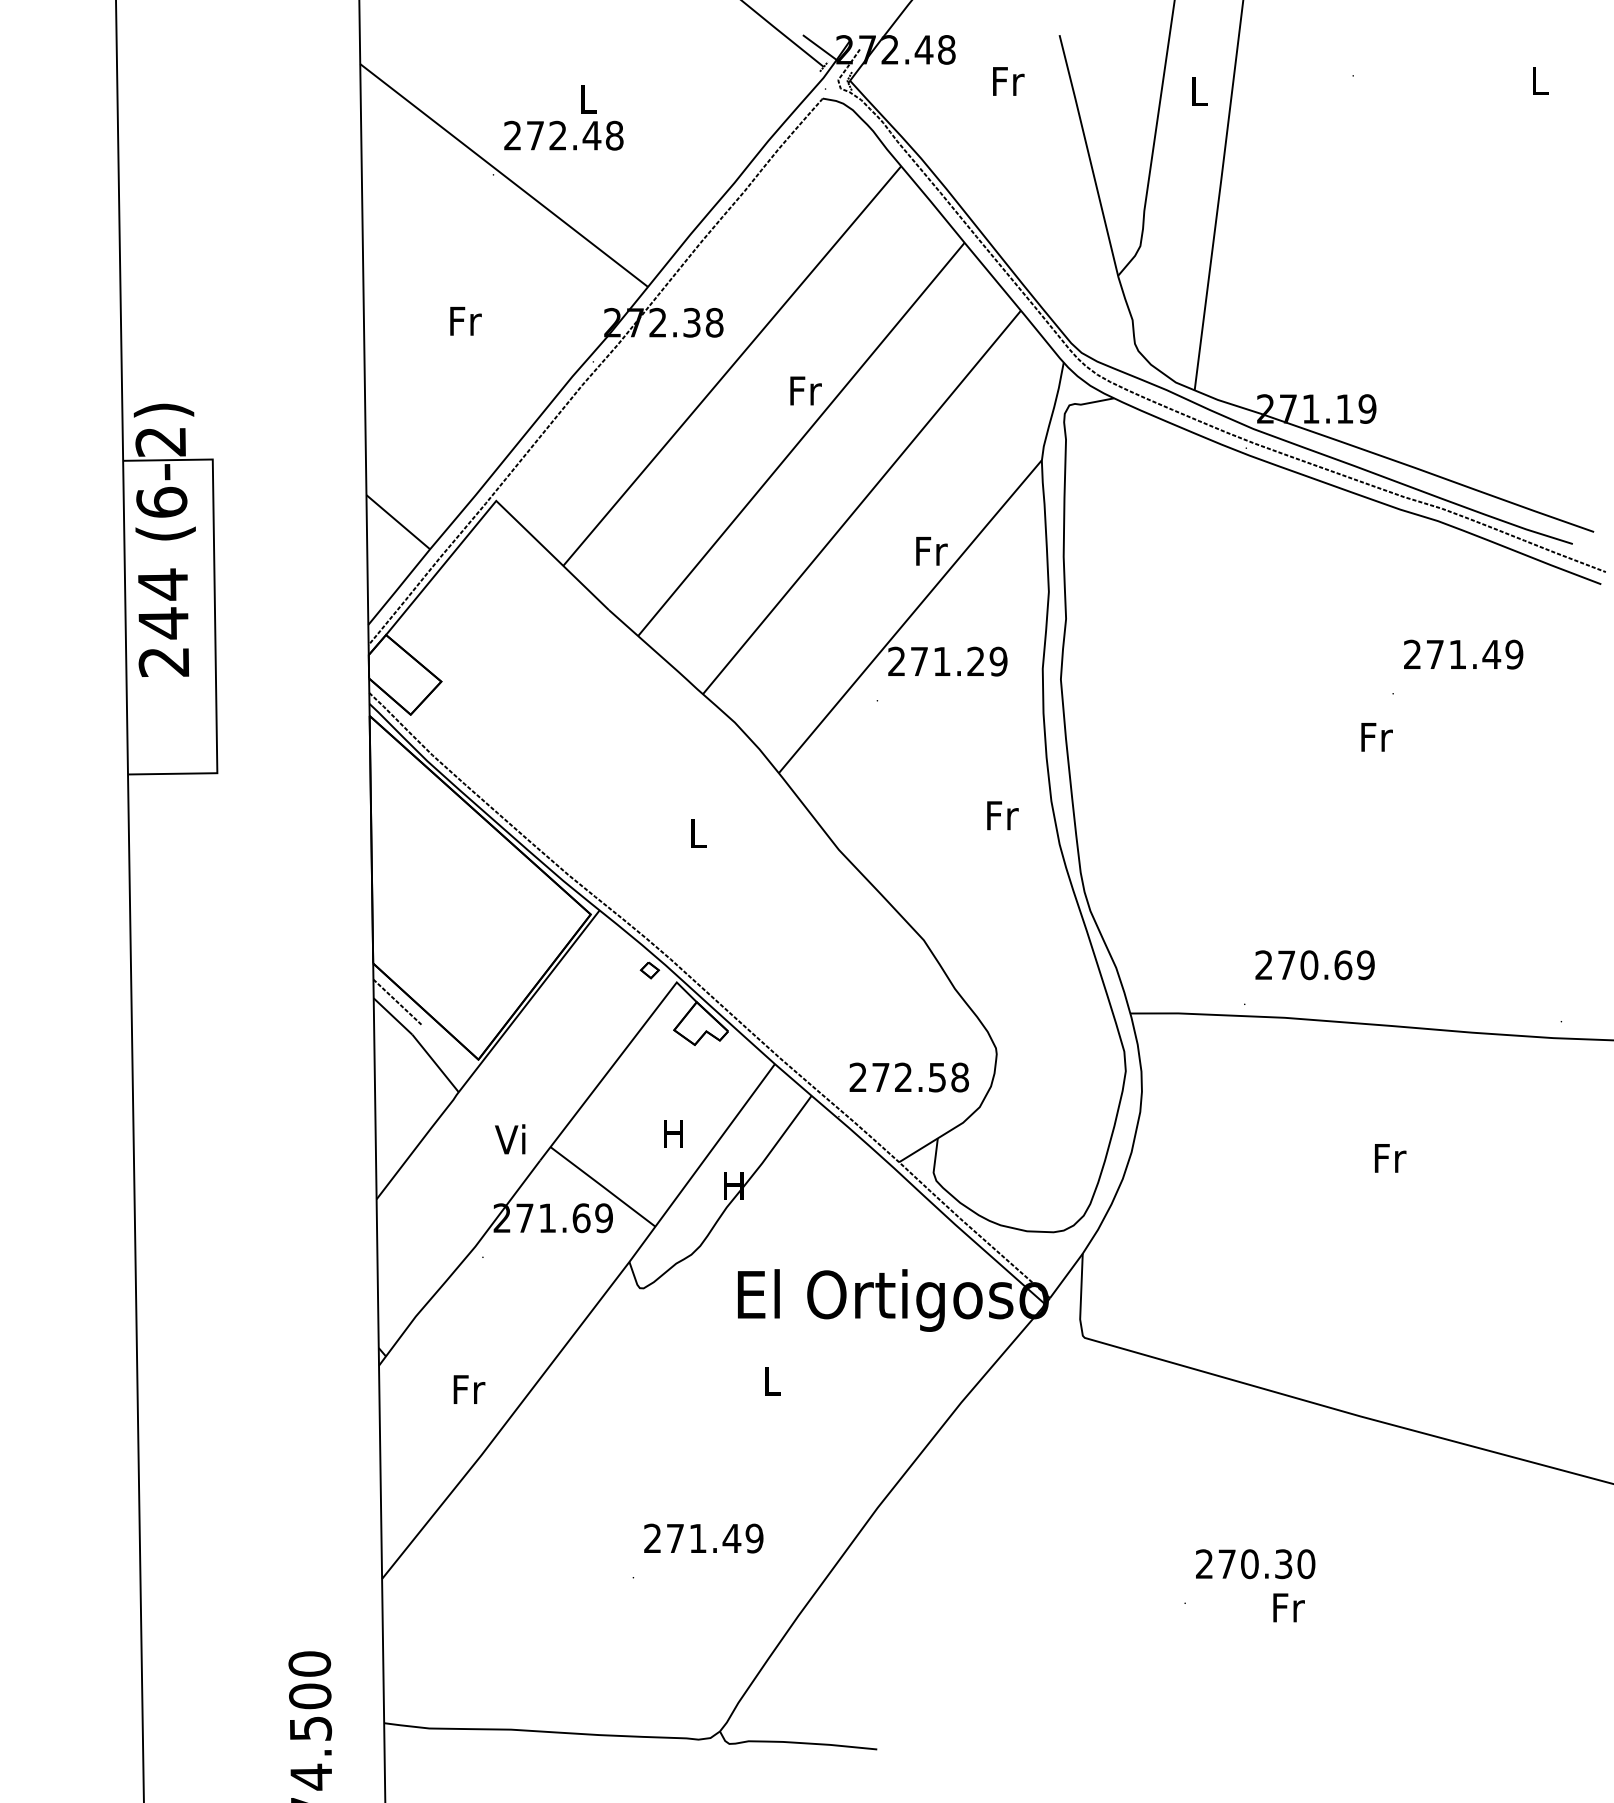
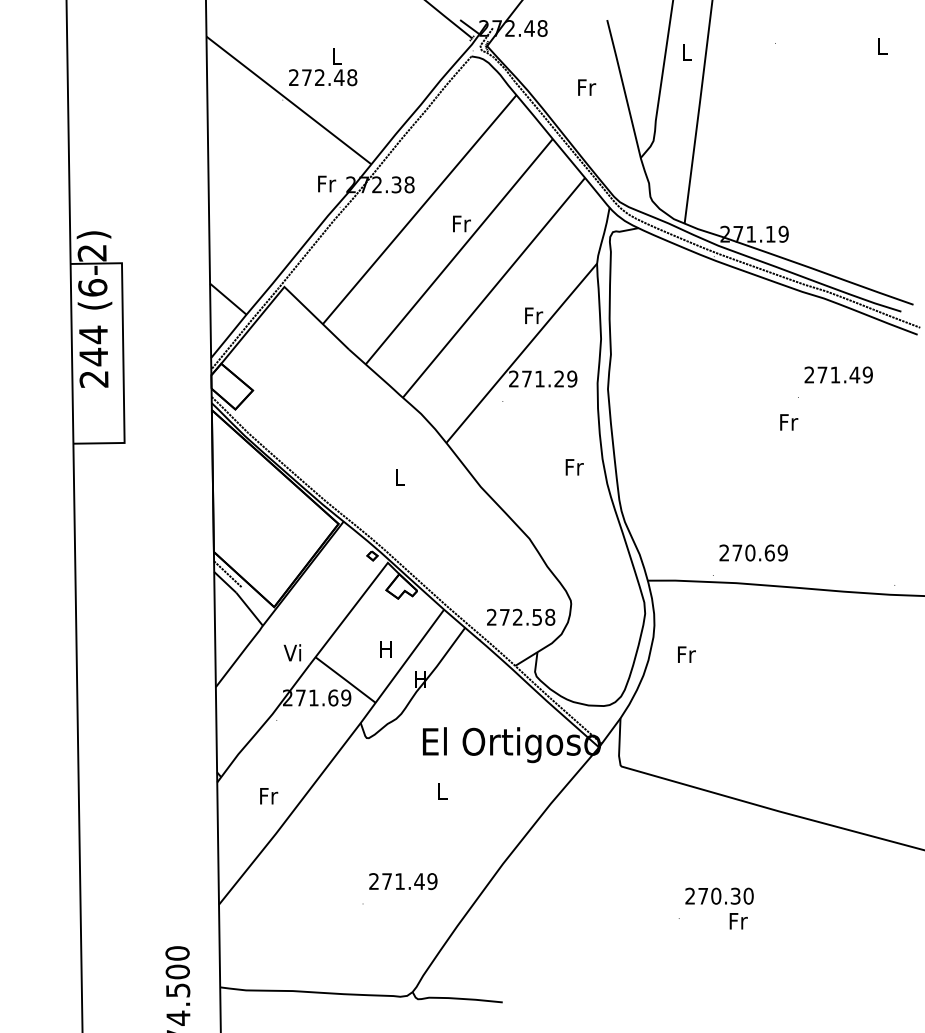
text: (1009, 81) -> (587, 87), moved
text: (466, 320) -> (327, 183), moved
text: (1389, 1158) -> (686, 654), moved

